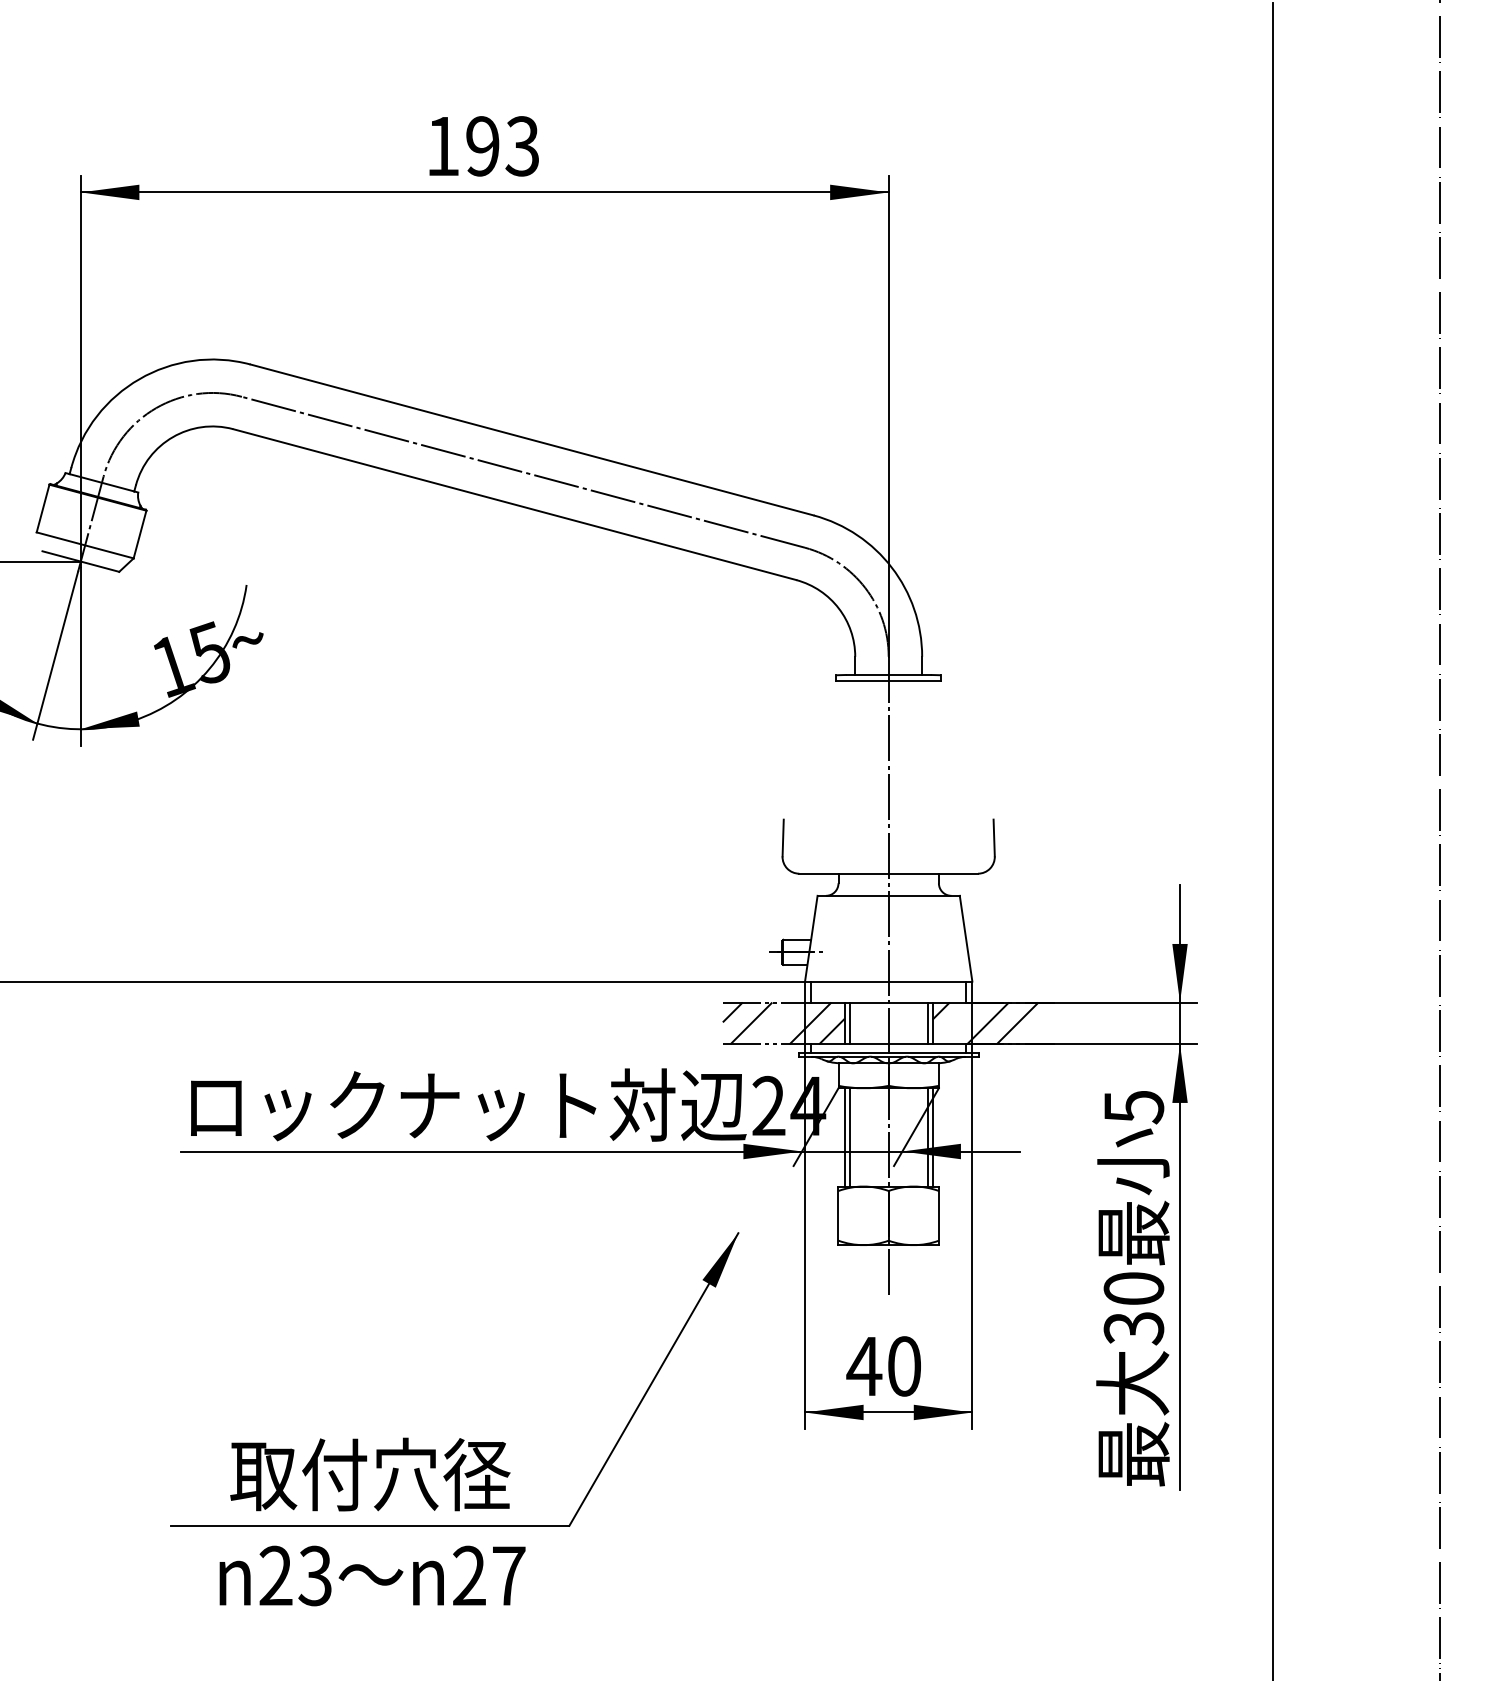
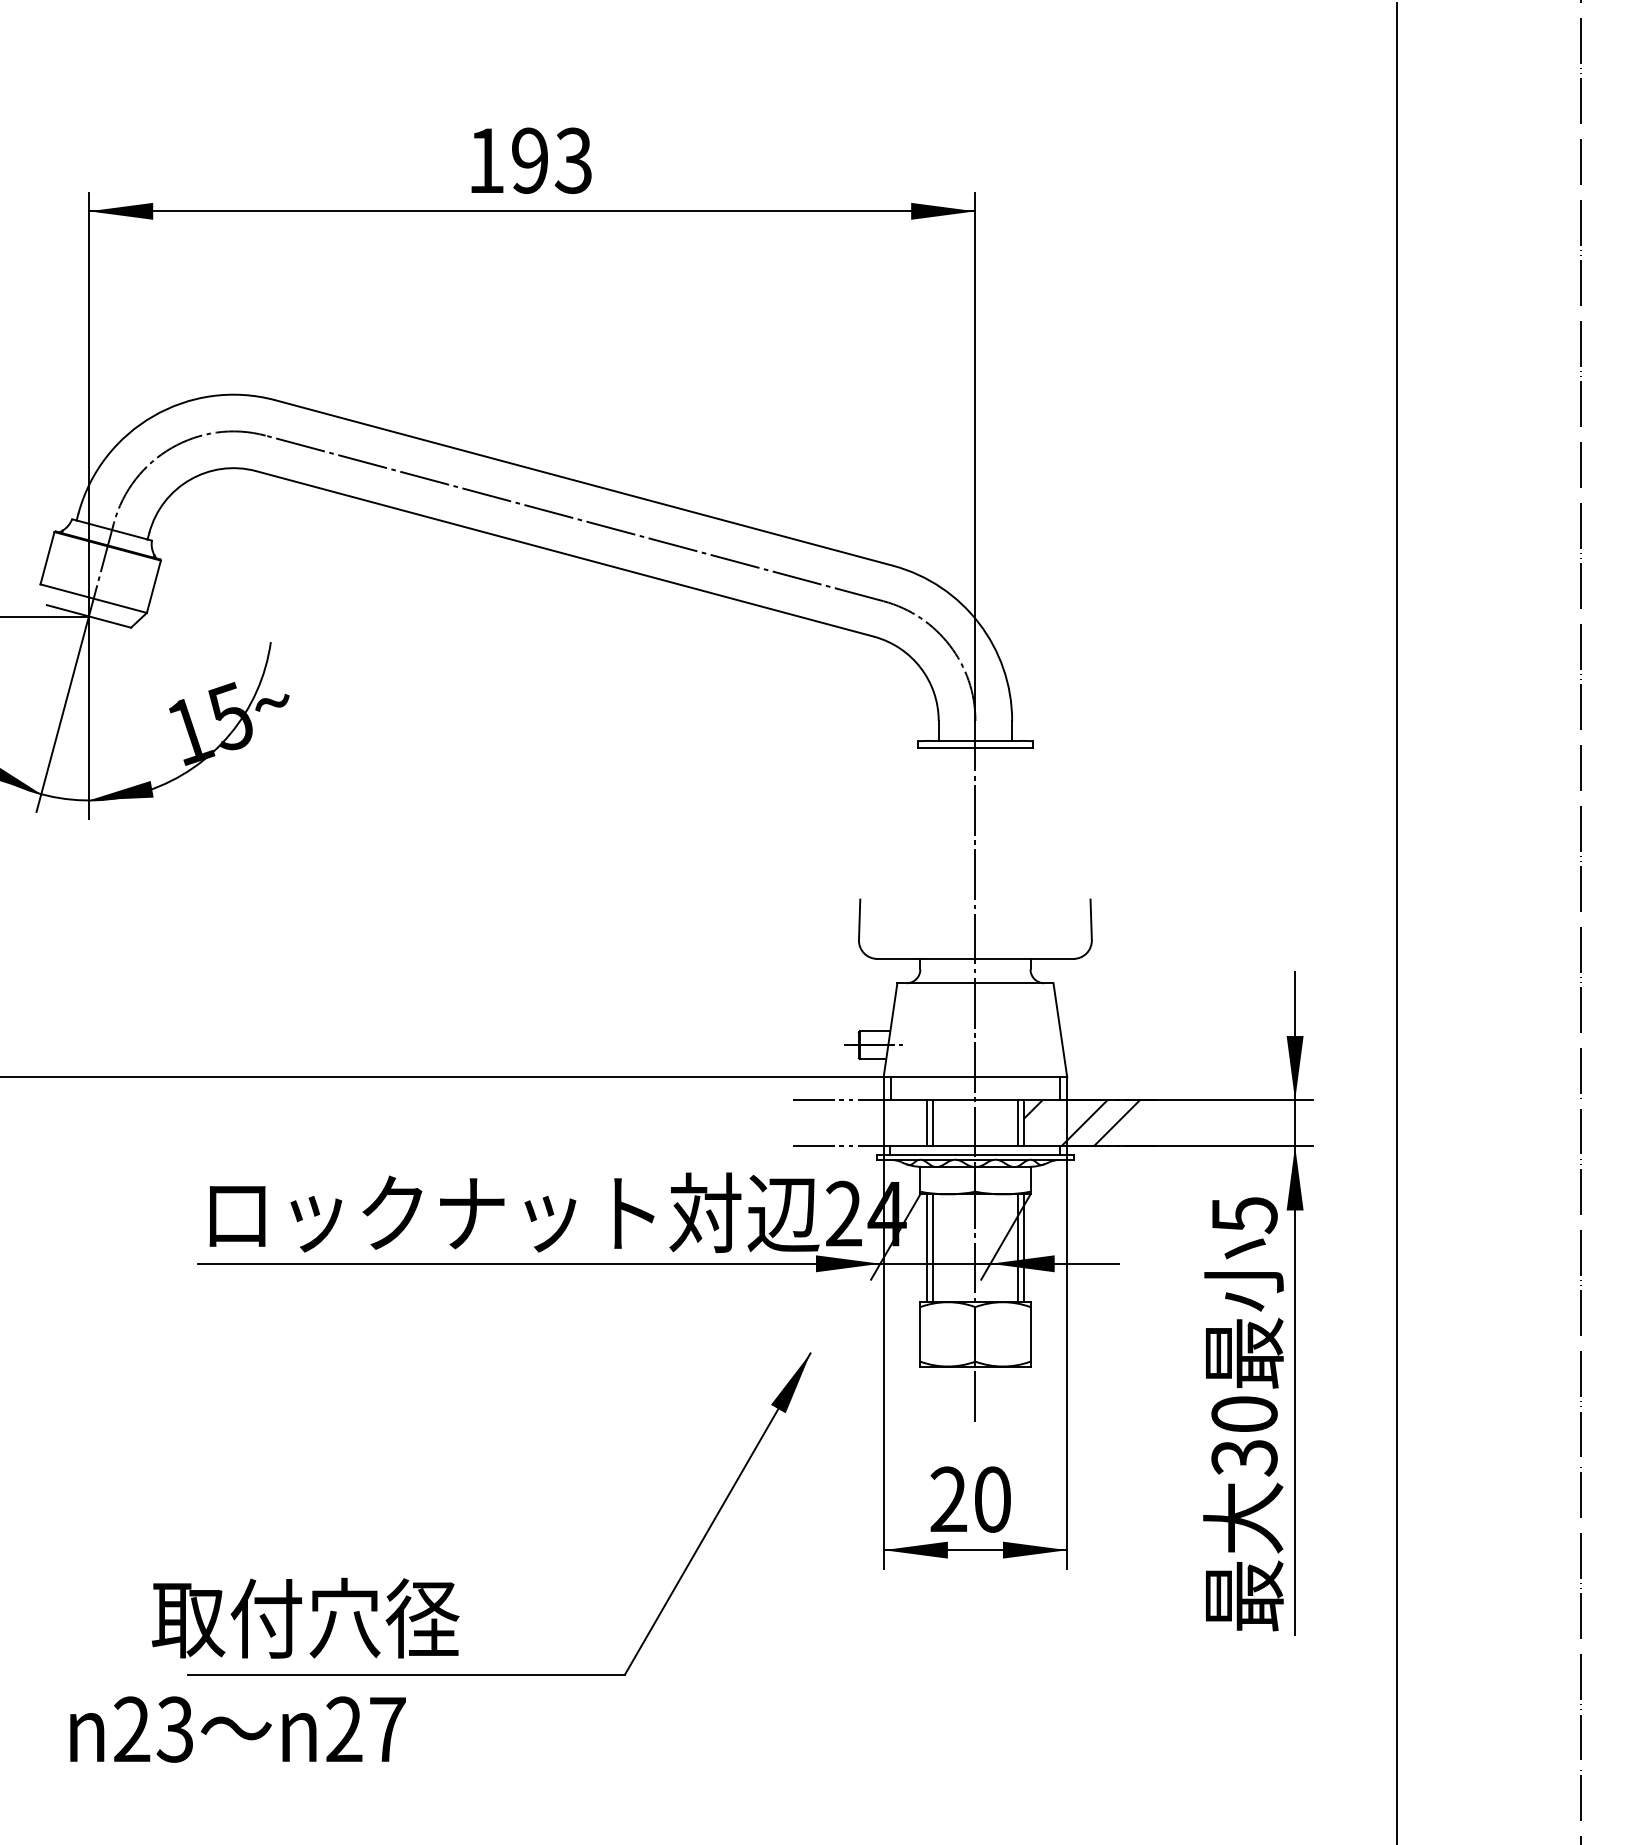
hatch: (783, 1023) -> (860, 1123), removed
text: (864, 1365) -> (948, 1498), 40 -> 20
text: (370, 1473) -> (305, 1617), moved
text: (372, 1575) -> (237, 1729), moved

